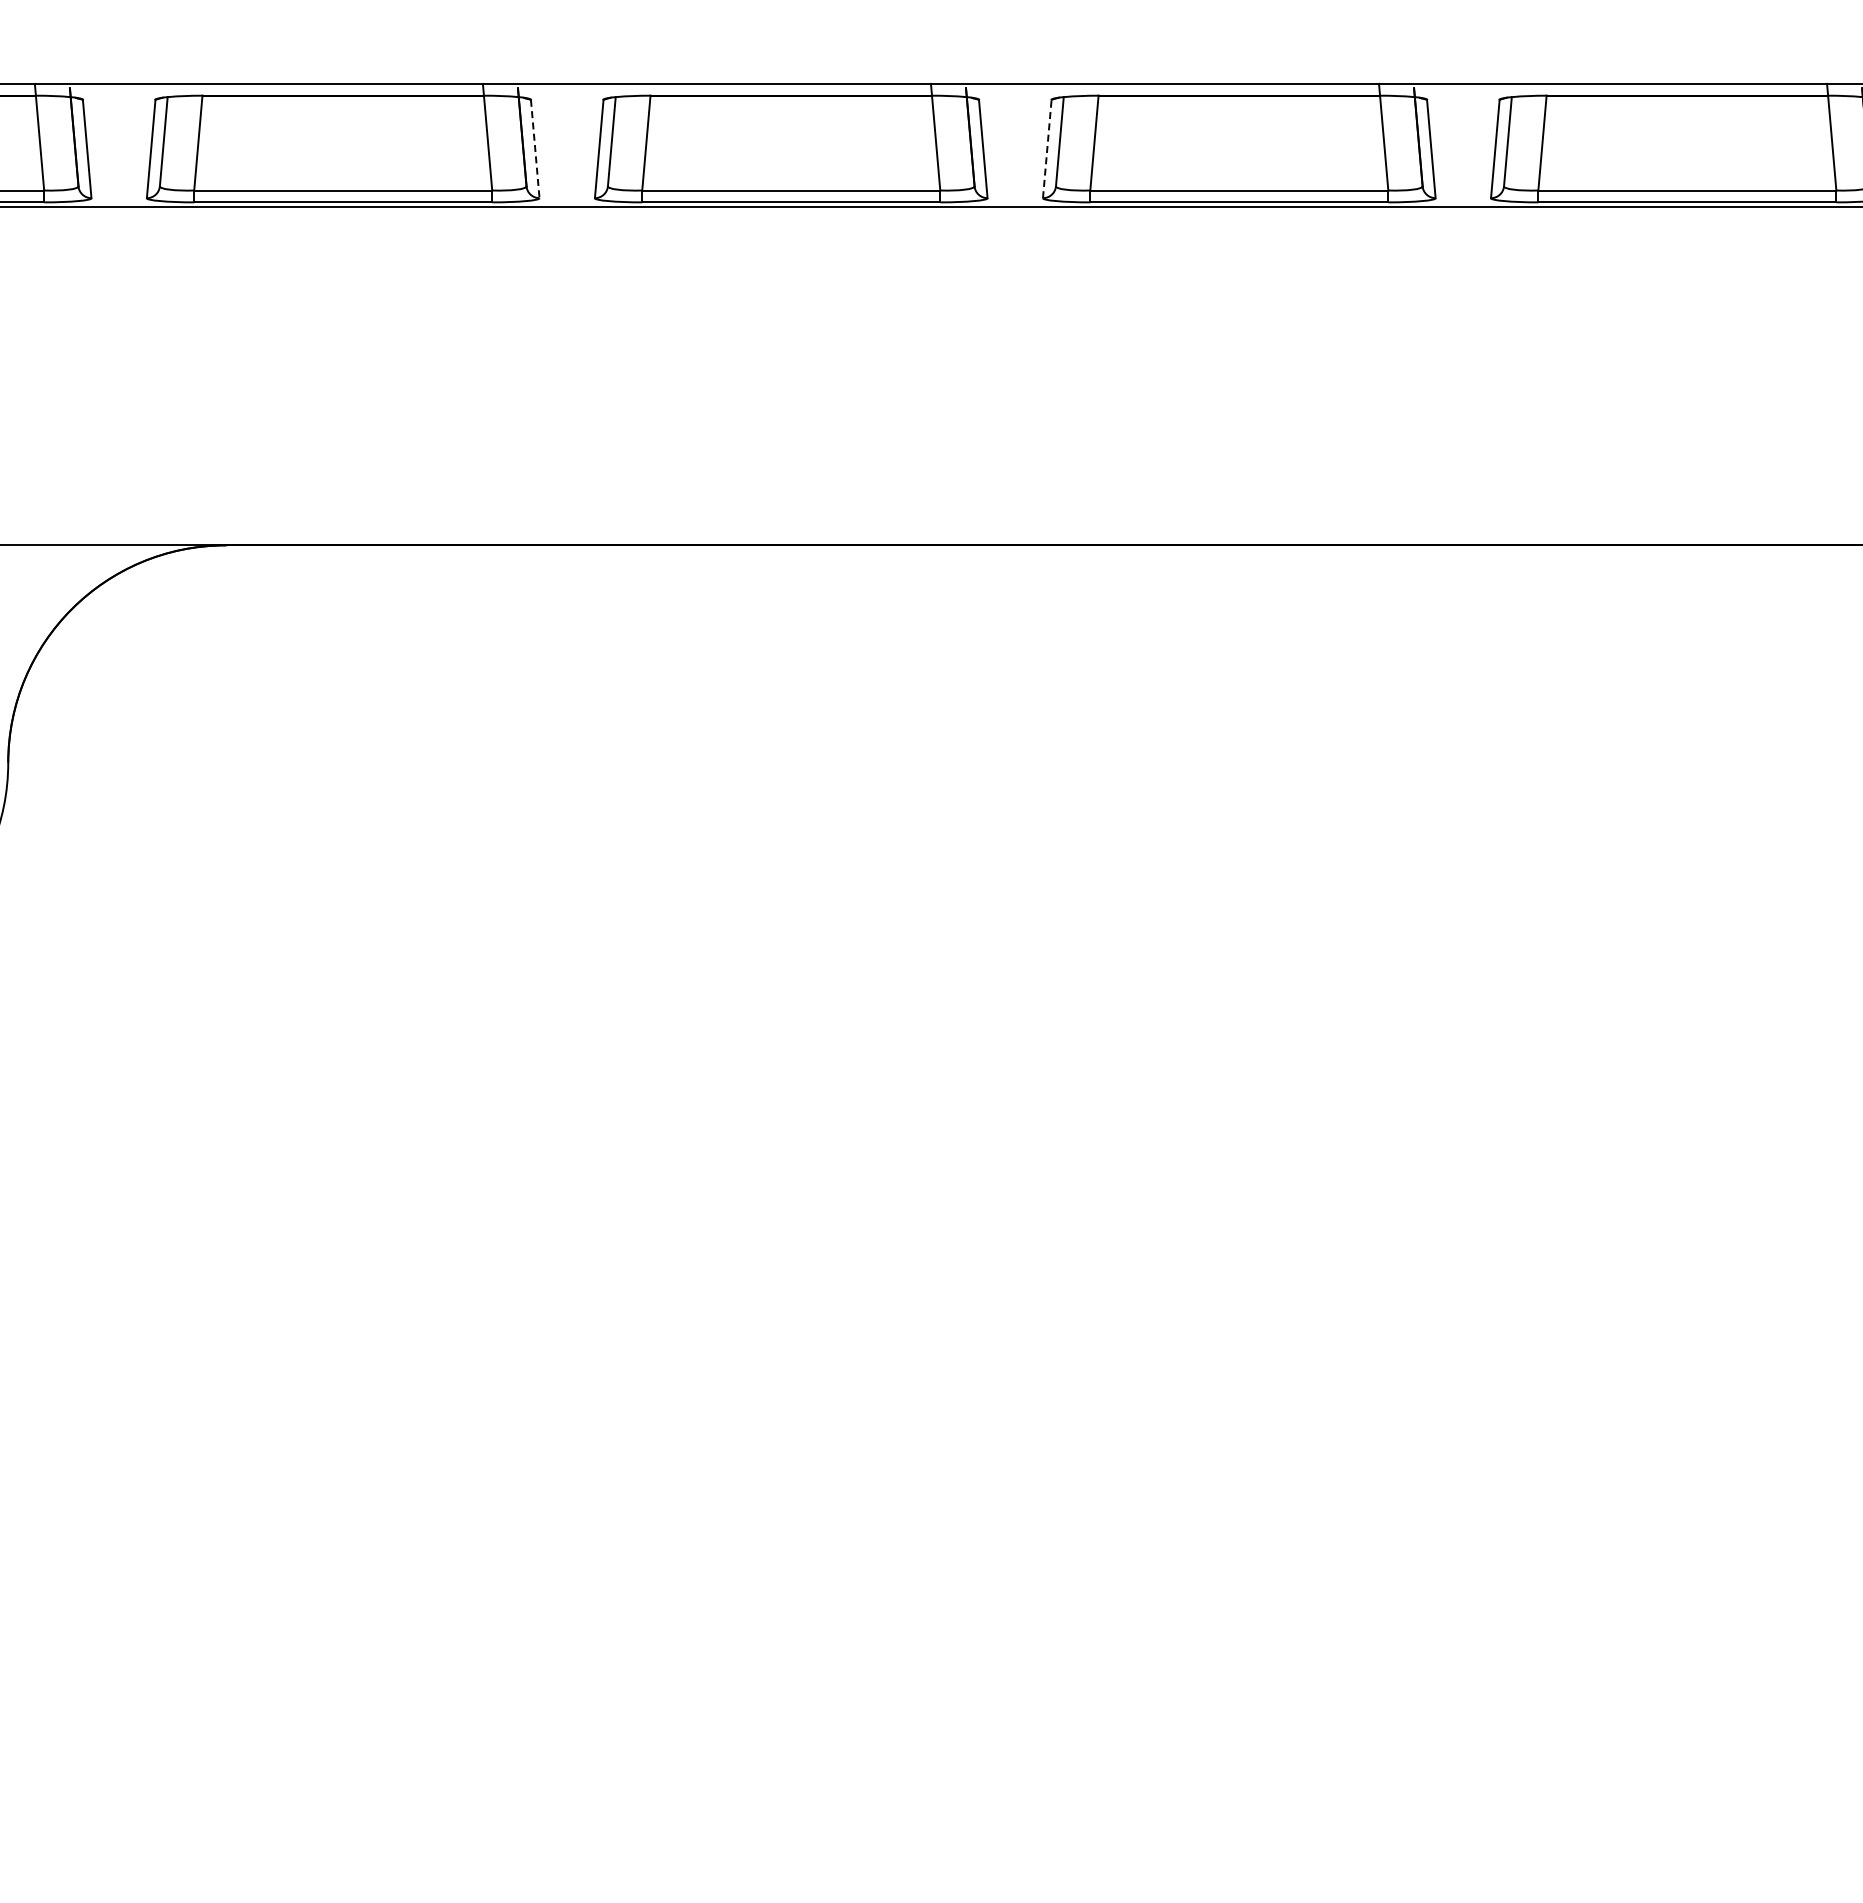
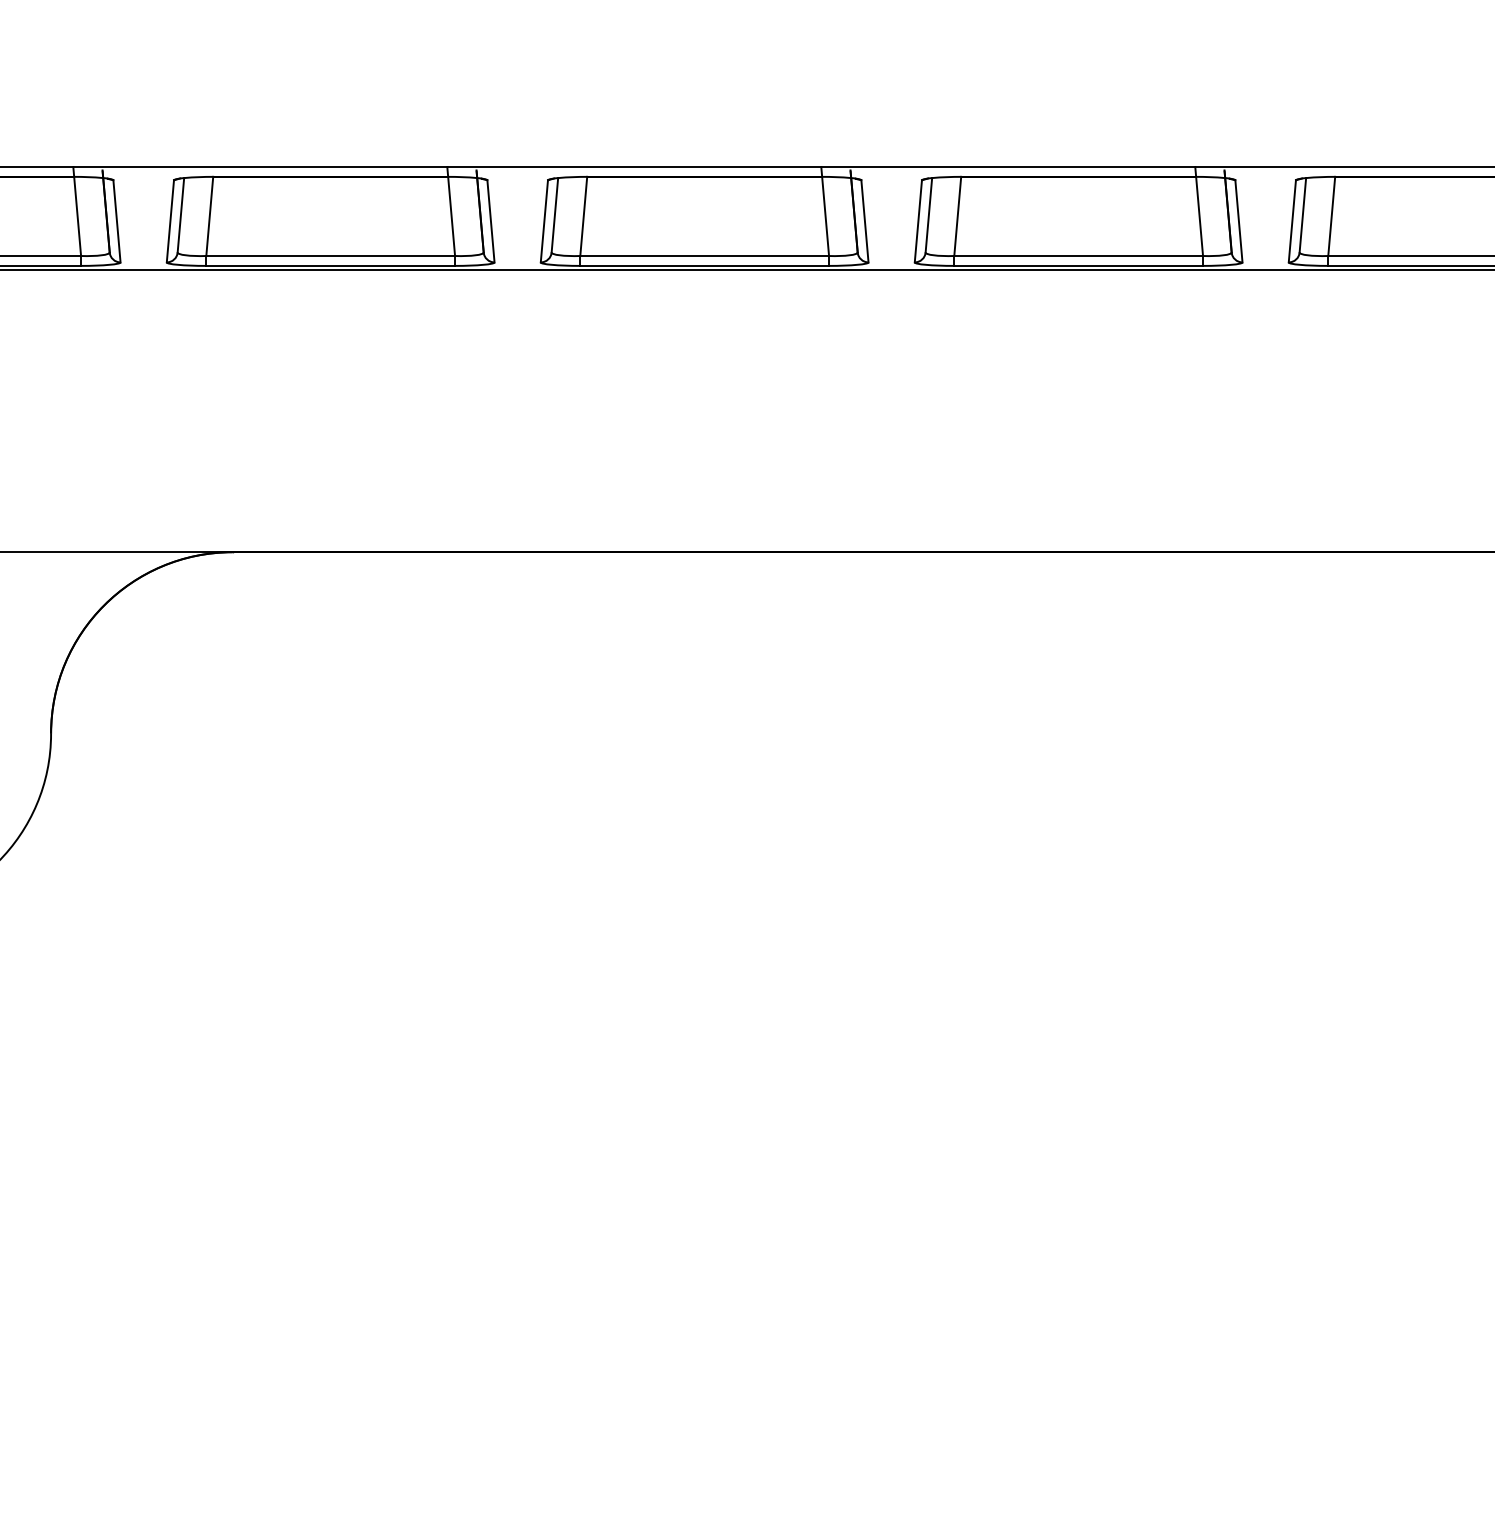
line: (1047, 148) -> (918, 220), dashed -> solid
line: (535, 149) -> (491, 221), dashed -> solid

